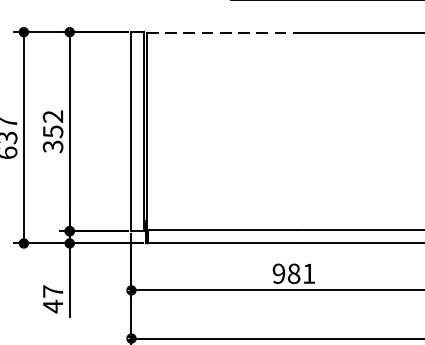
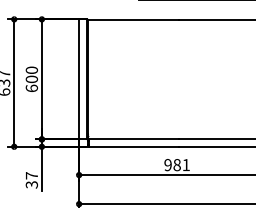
line: (223, 32) -> (134, 19), dashed -> solid
text: (52, 131) -> (31, 79), 352 -> 600
text: (52, 305) -> (31, 184), 47 -> 37

